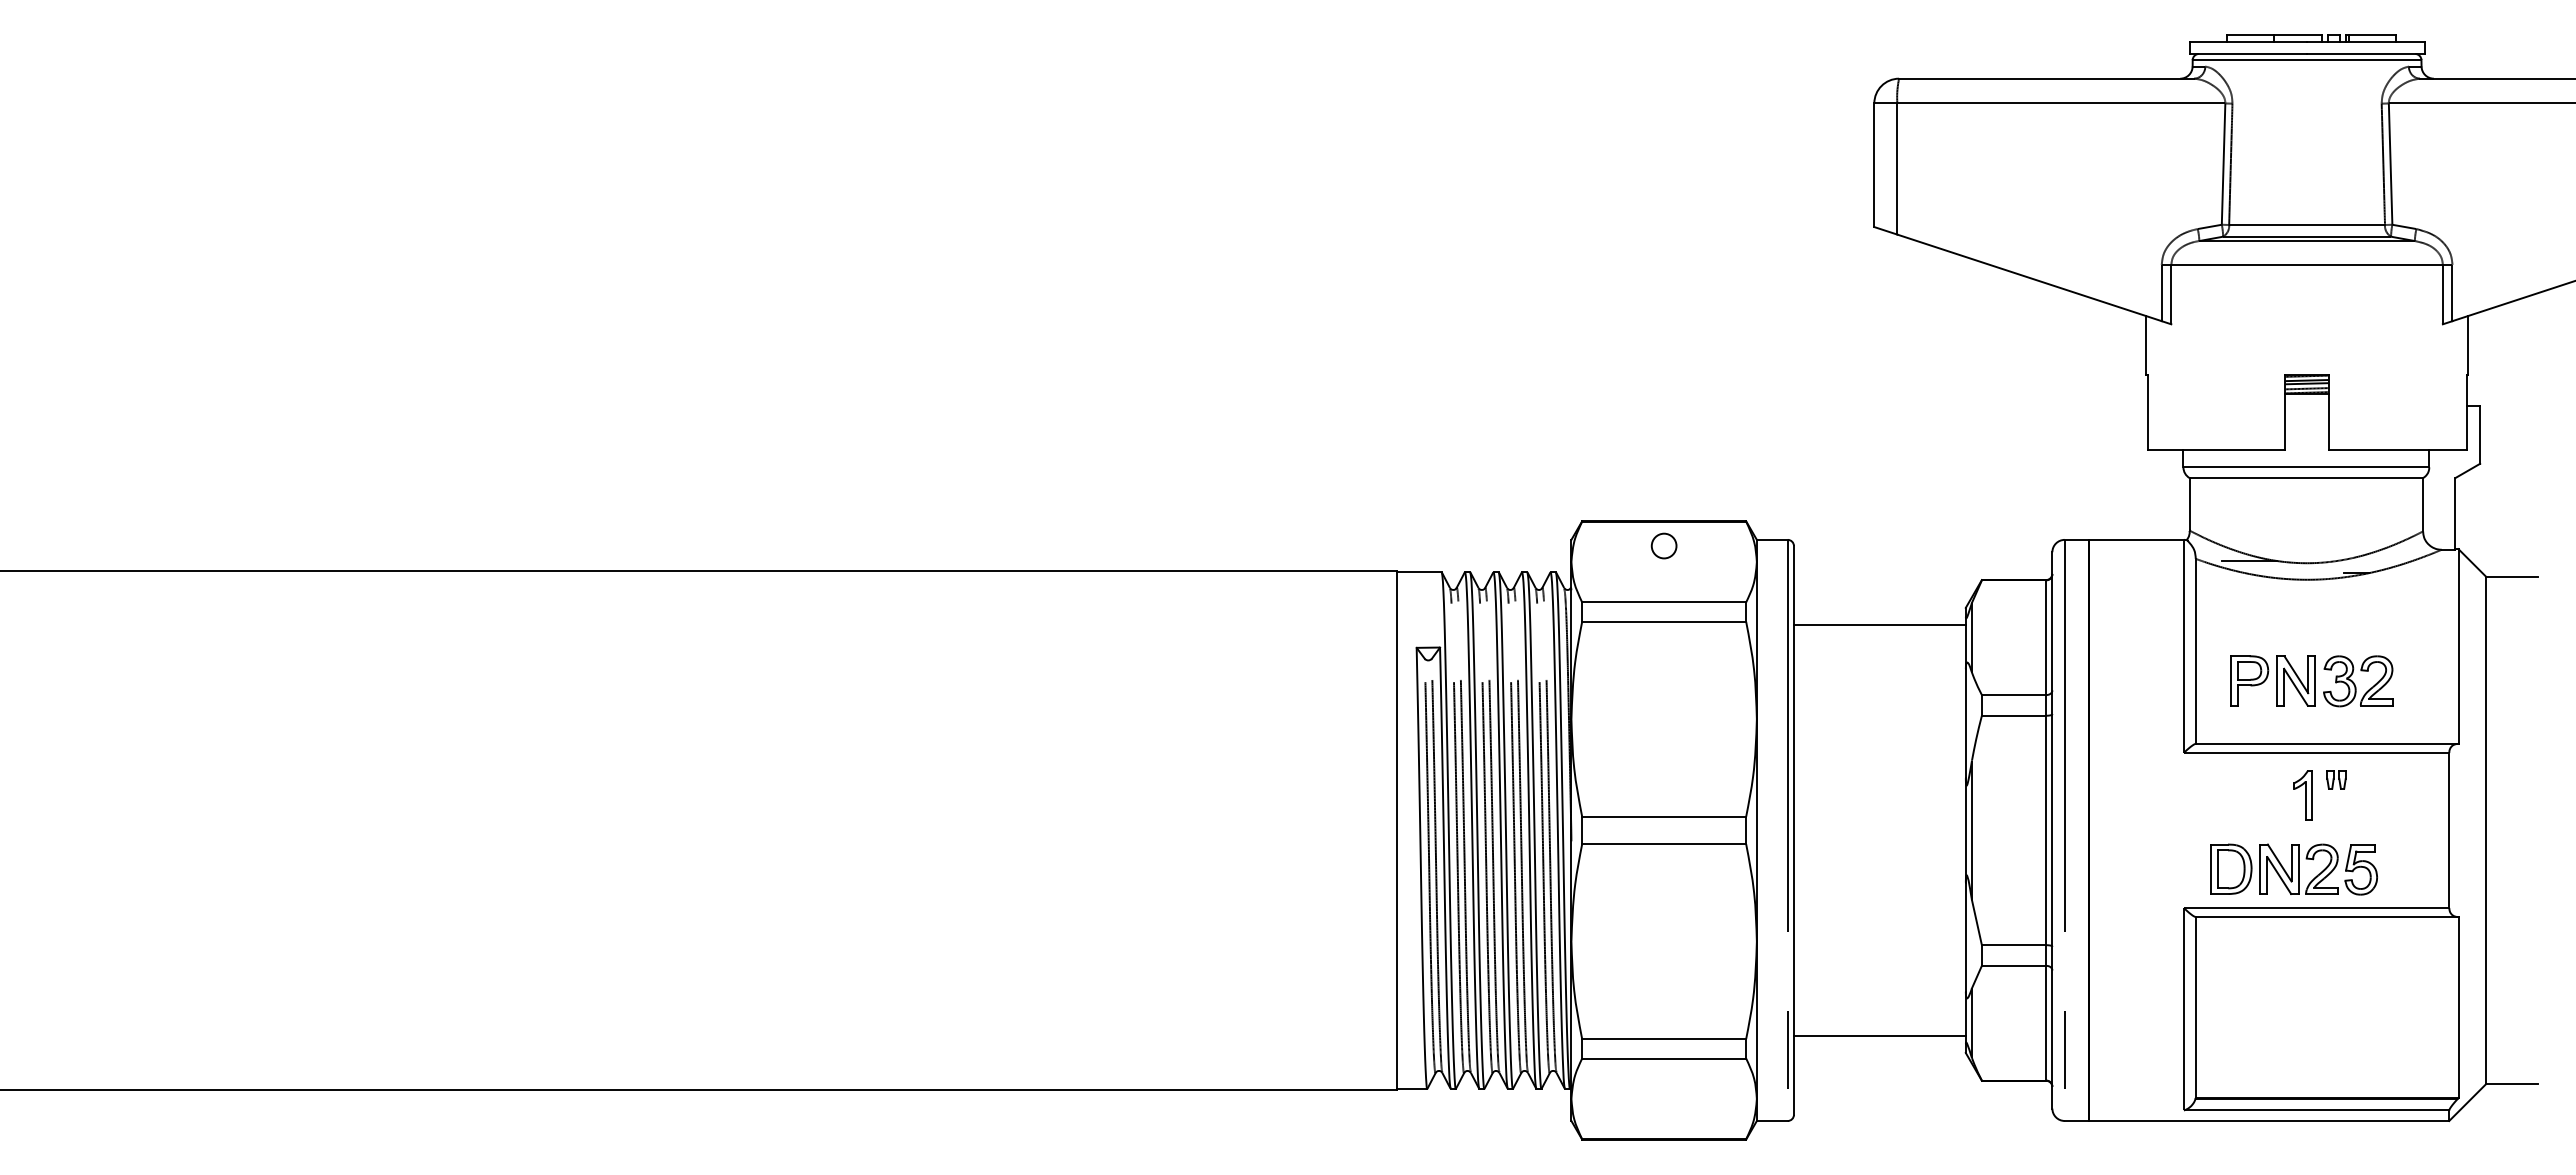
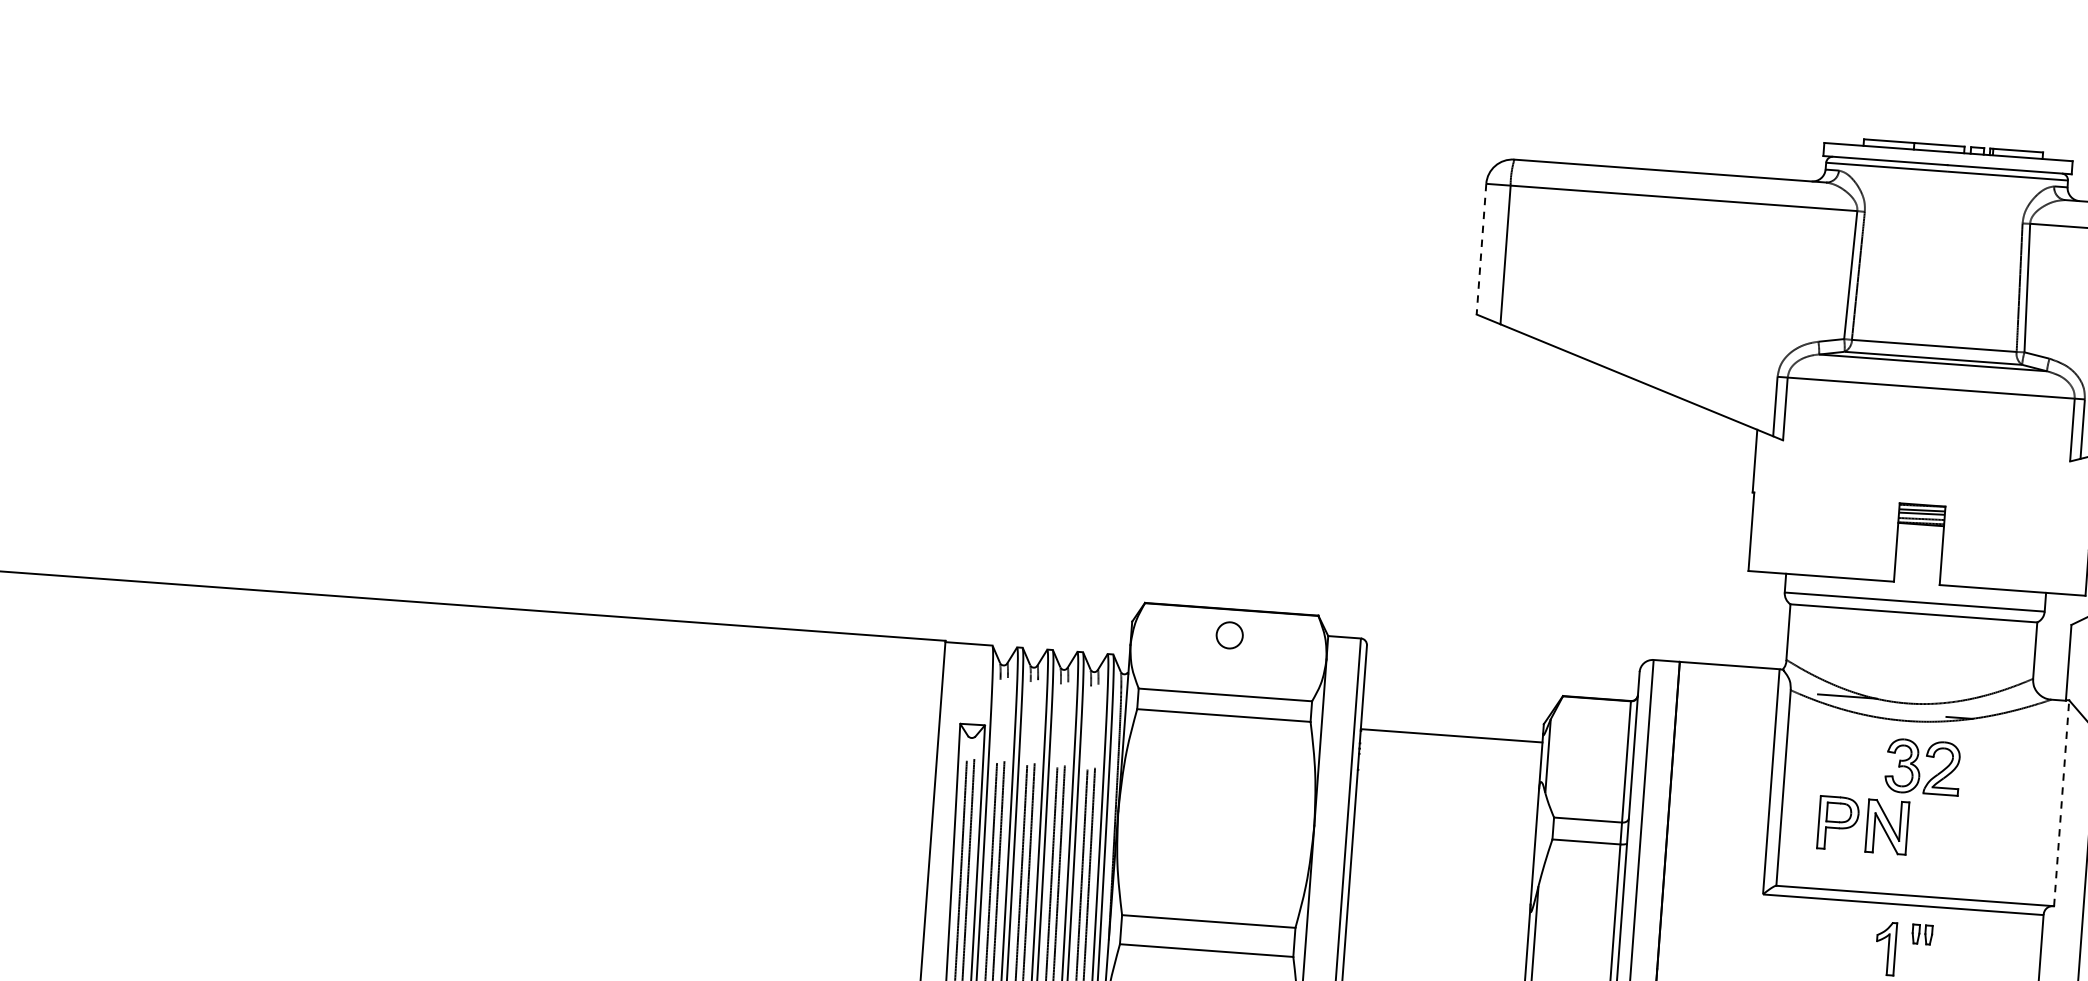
line: (1874, 165) -> (1481, 249), solid -> dashed
line: (2458, 646) -> (2061, 803), solid -> dashed
part: (2358, 681) -> (1922, 767), moved

